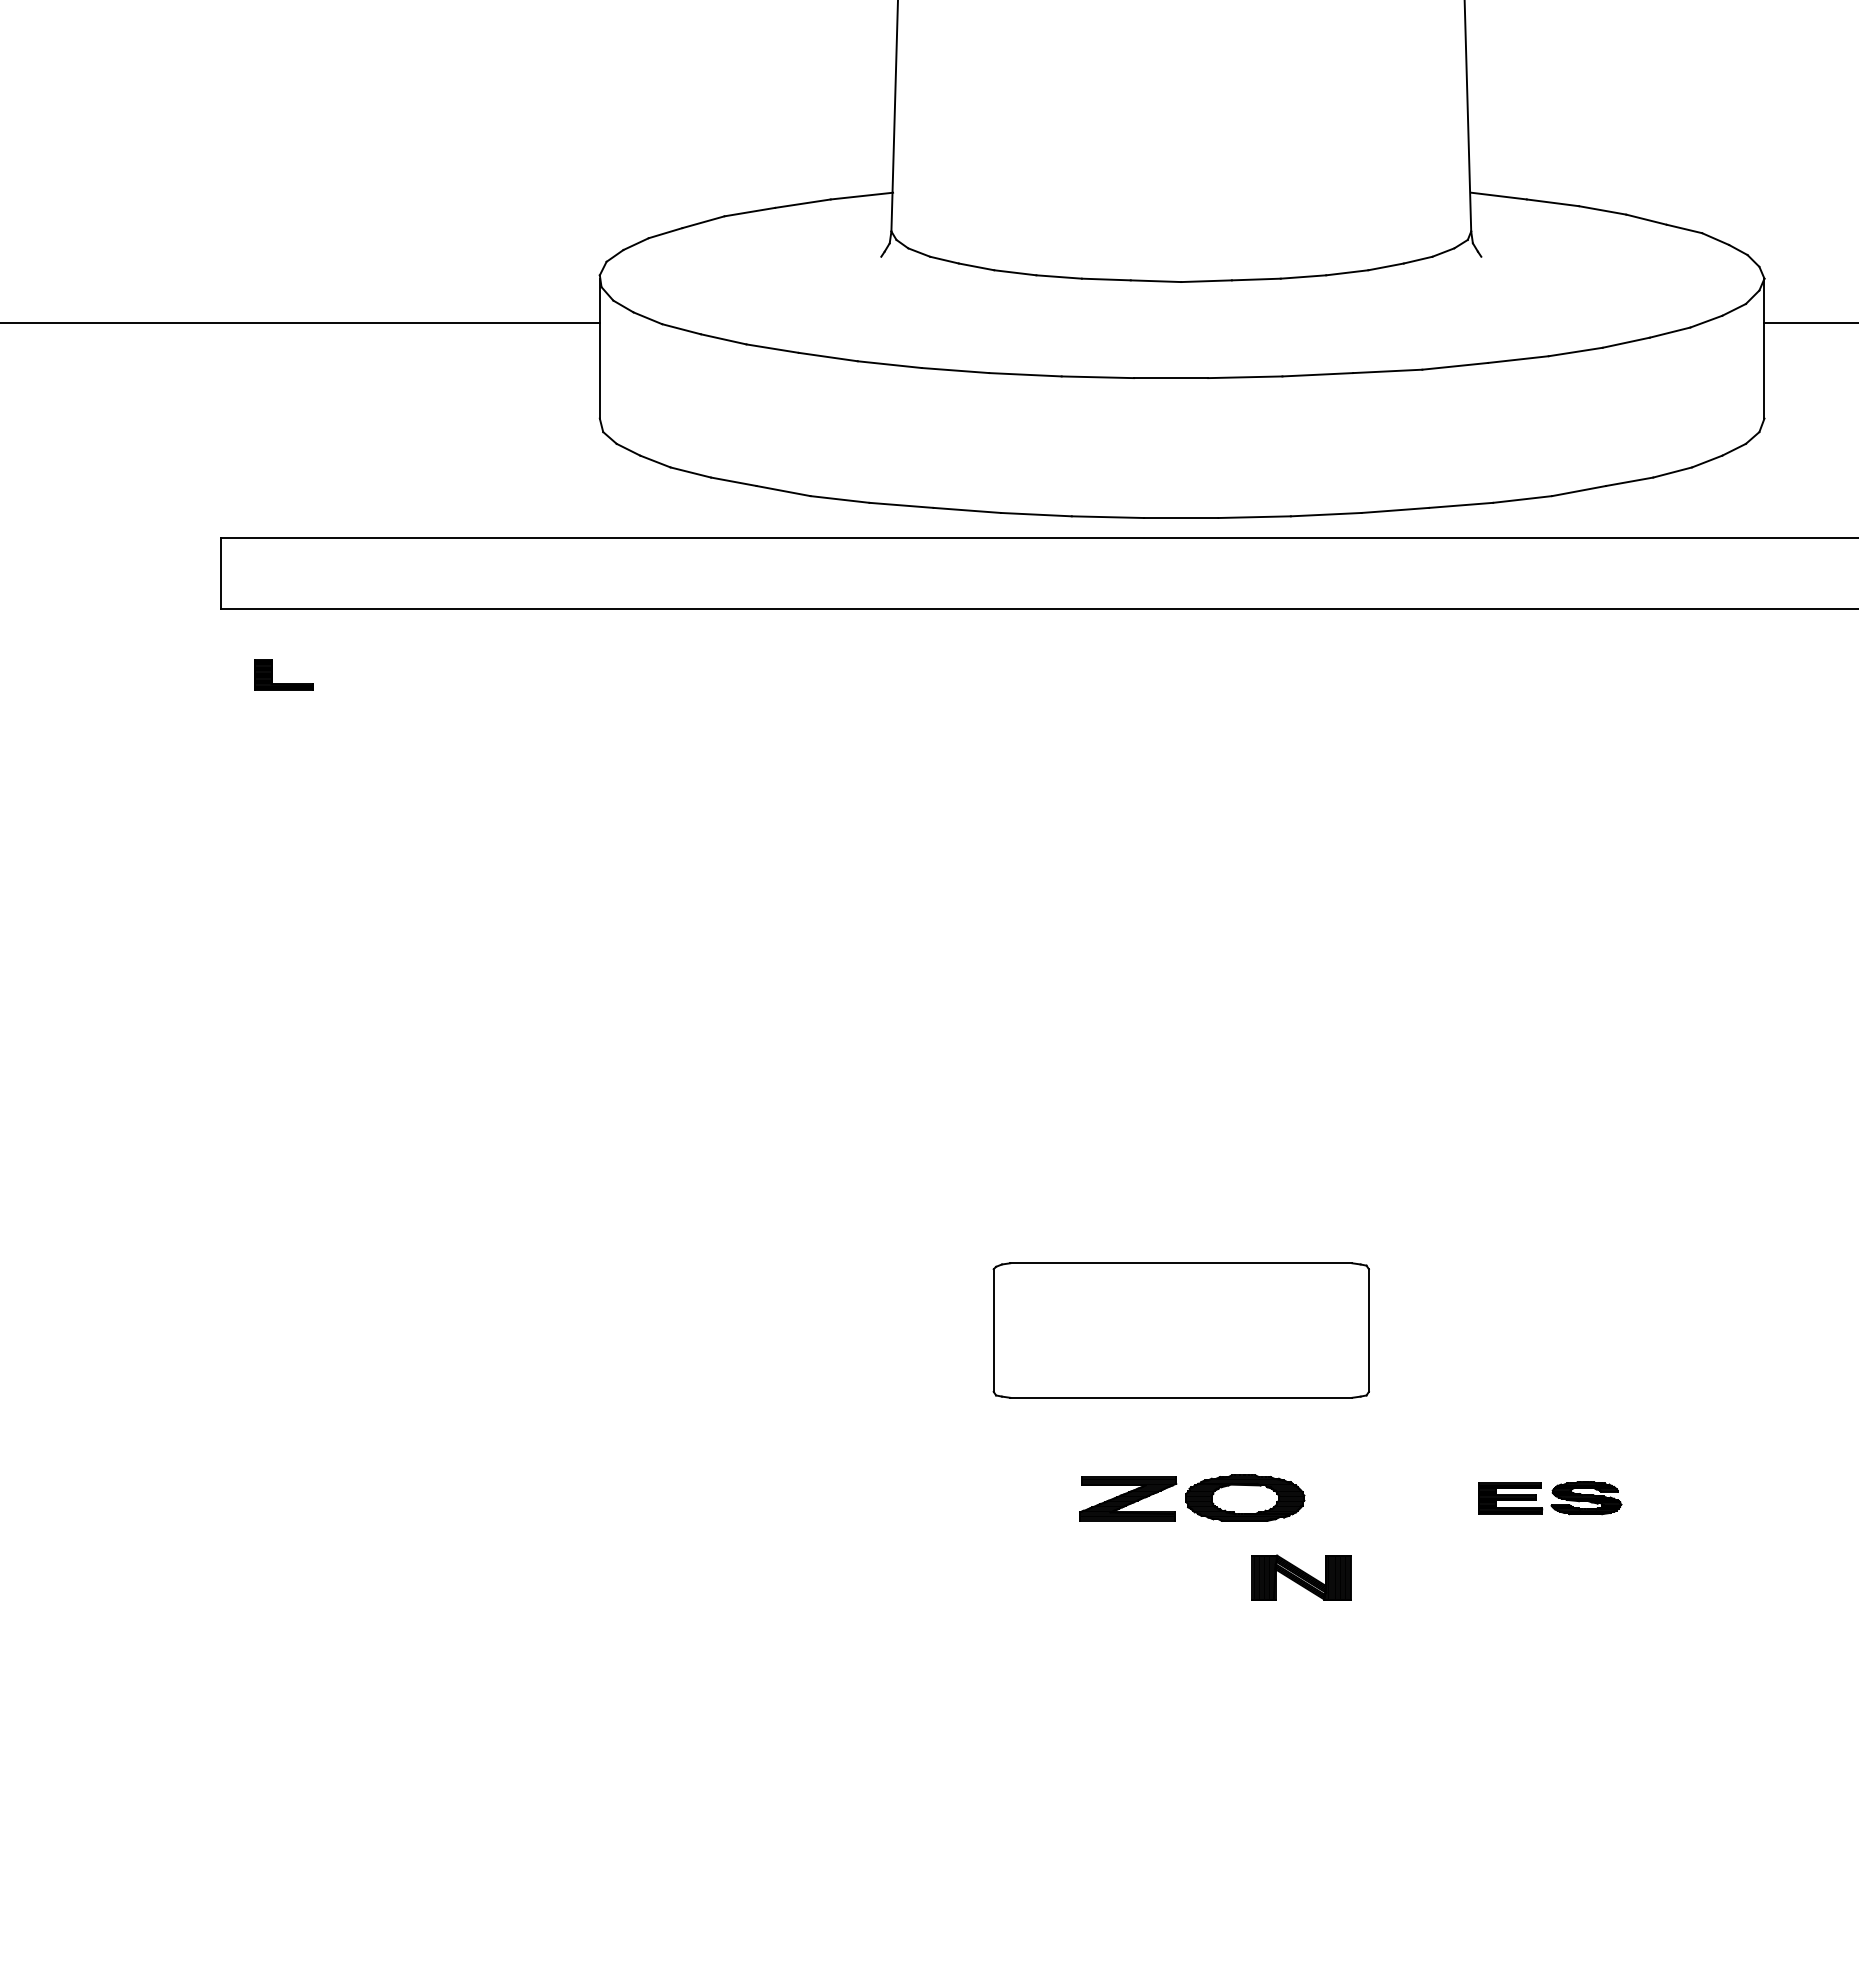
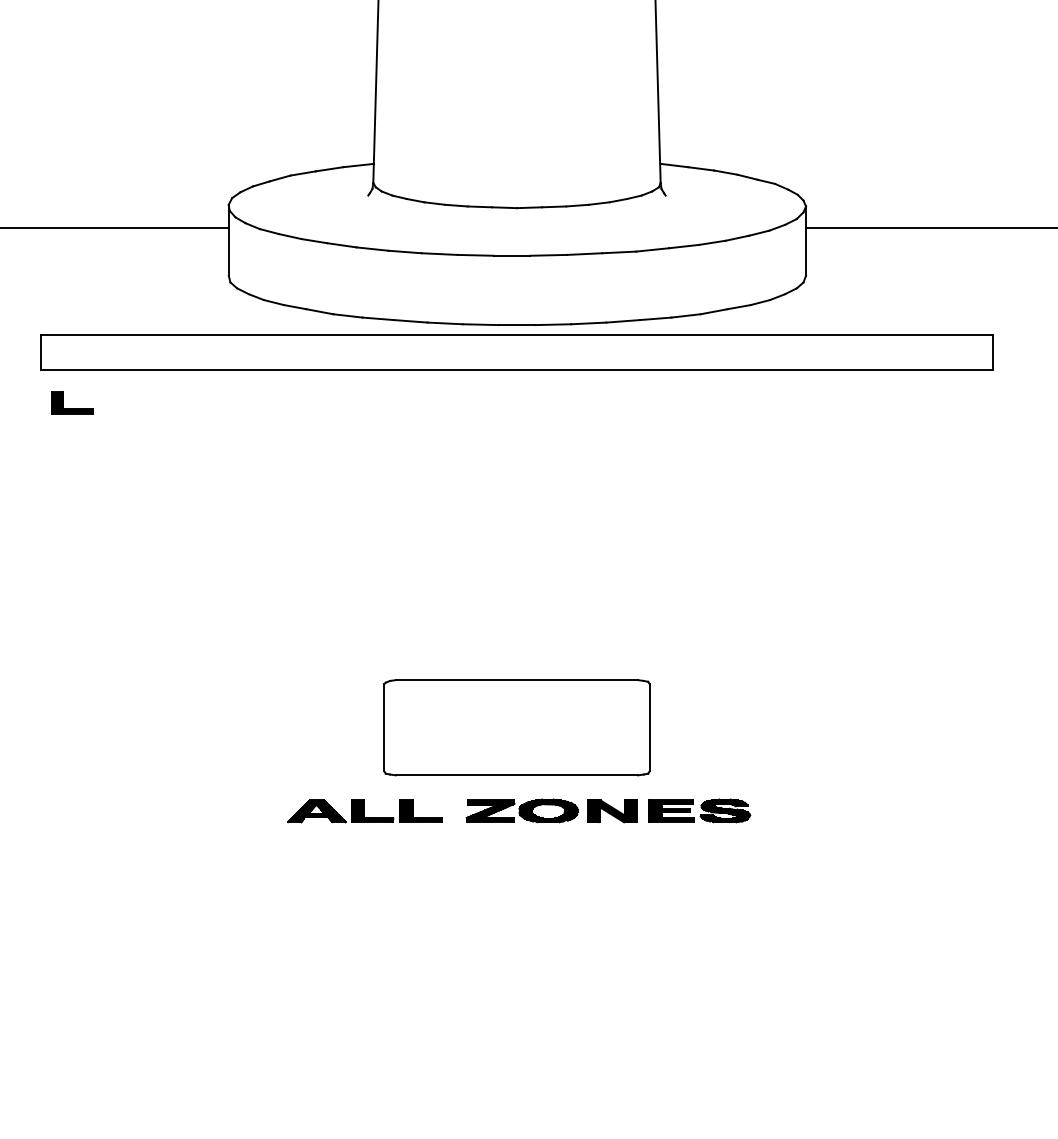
part: (284, 674) -> (72, 402), size x1.43
part: (1180, 1329) -> (516, 727), size x1.43
part: (1549, 1497) -> (699, 810), size x1.43
part: (873, 1499) -> (364, 811), added
part: (1301, 1578) -> (612, 811), moved

